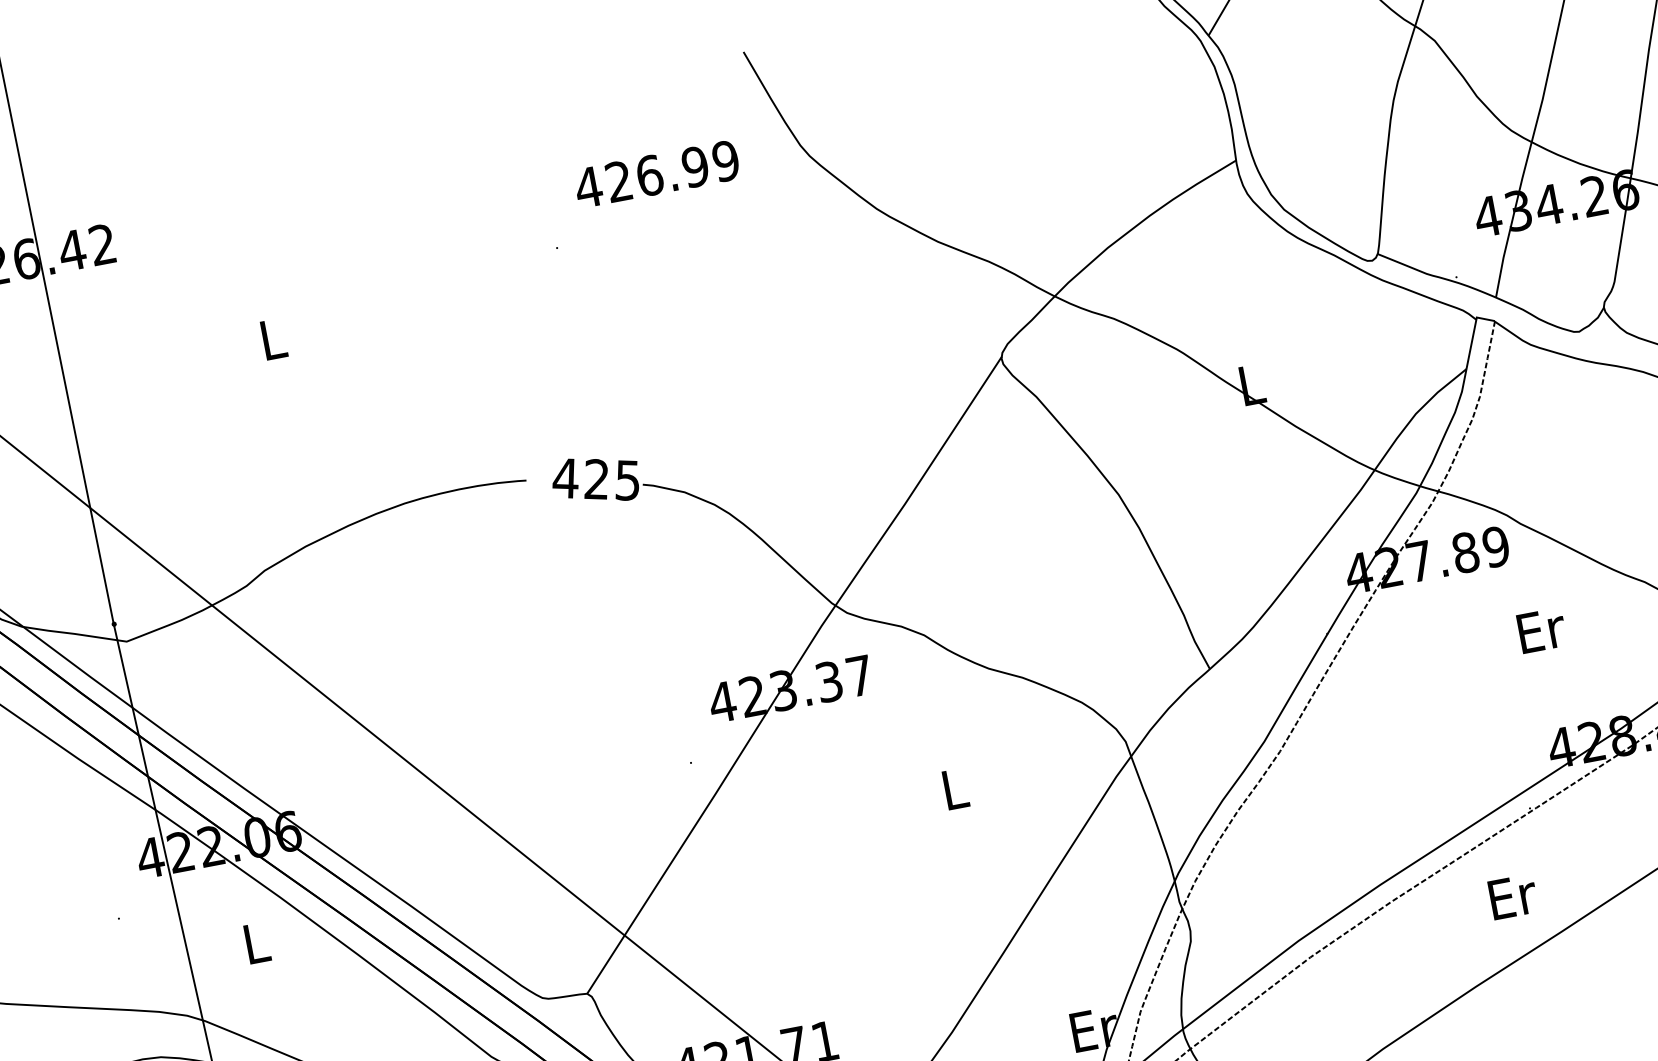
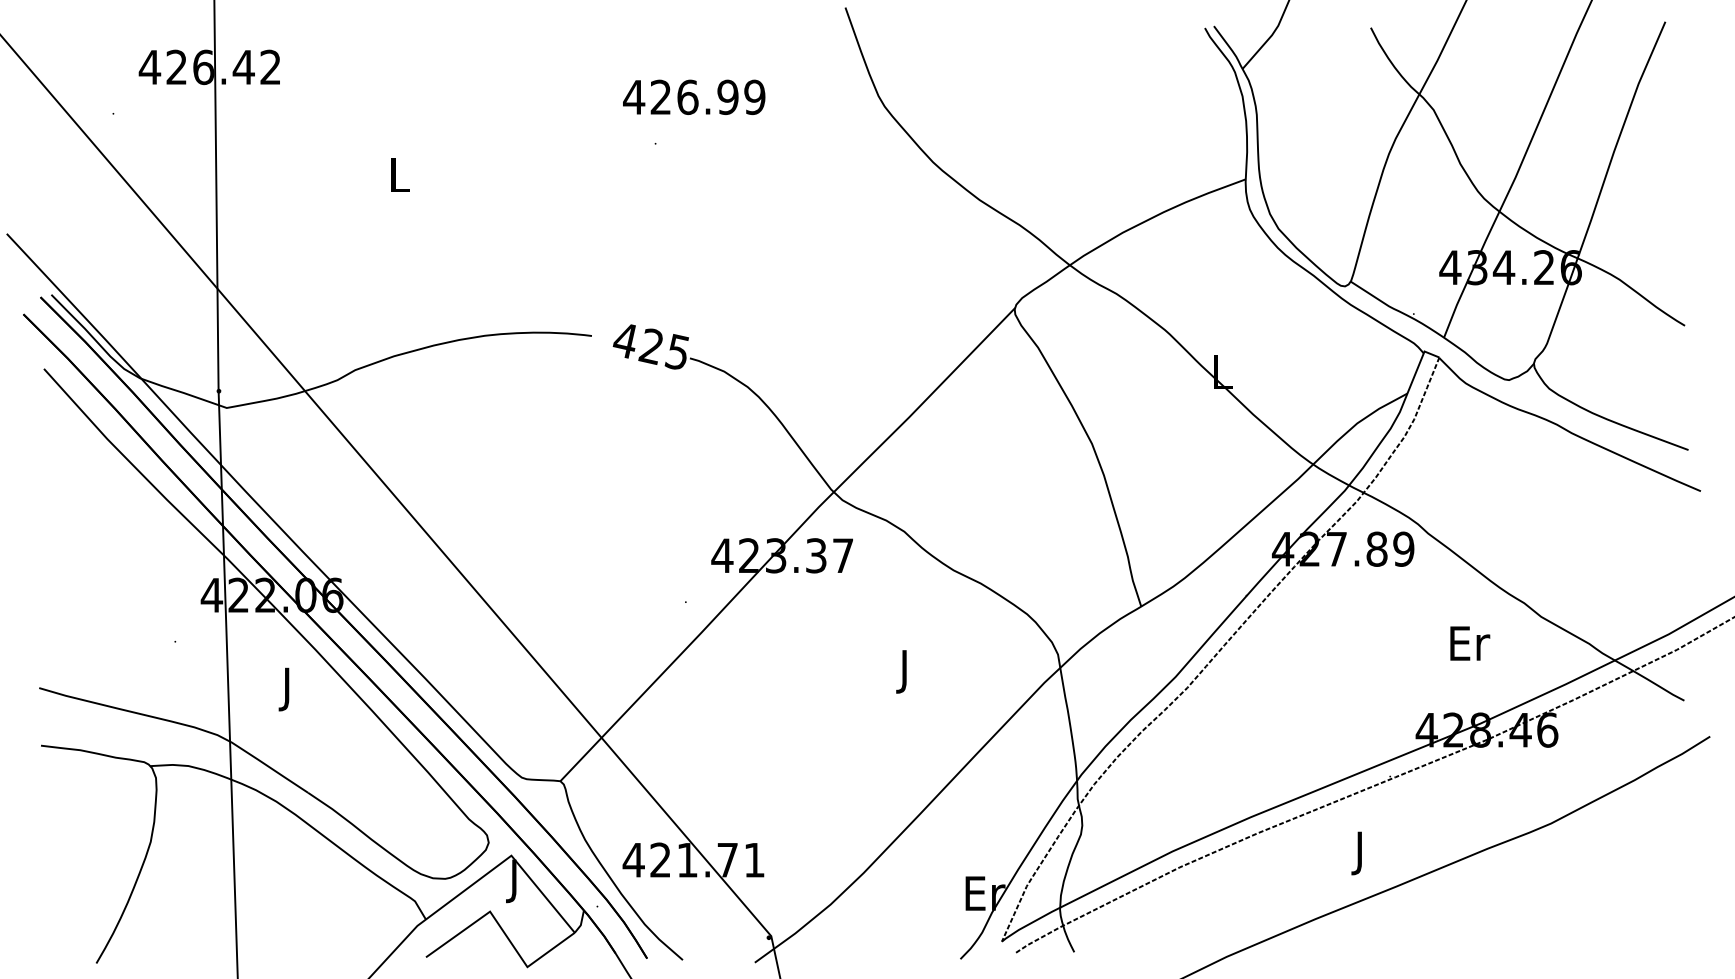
text: (657, 173) -> (694, 96), moved
text: (1542, 630) -> (1470, 643), moved
text: (955, 794) -> (905, 671), L -> J
text: (1514, 902) -> (1361, 853), Er -> J
text: (258, 948) -> (288, 689), L -> J

